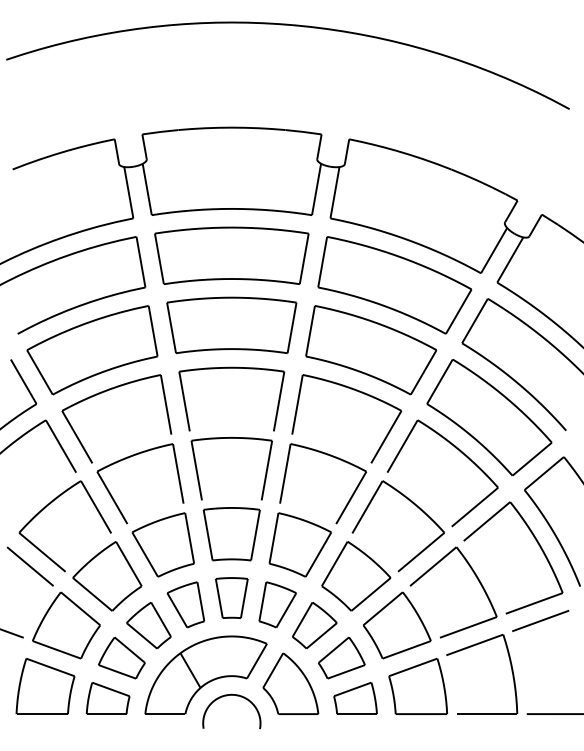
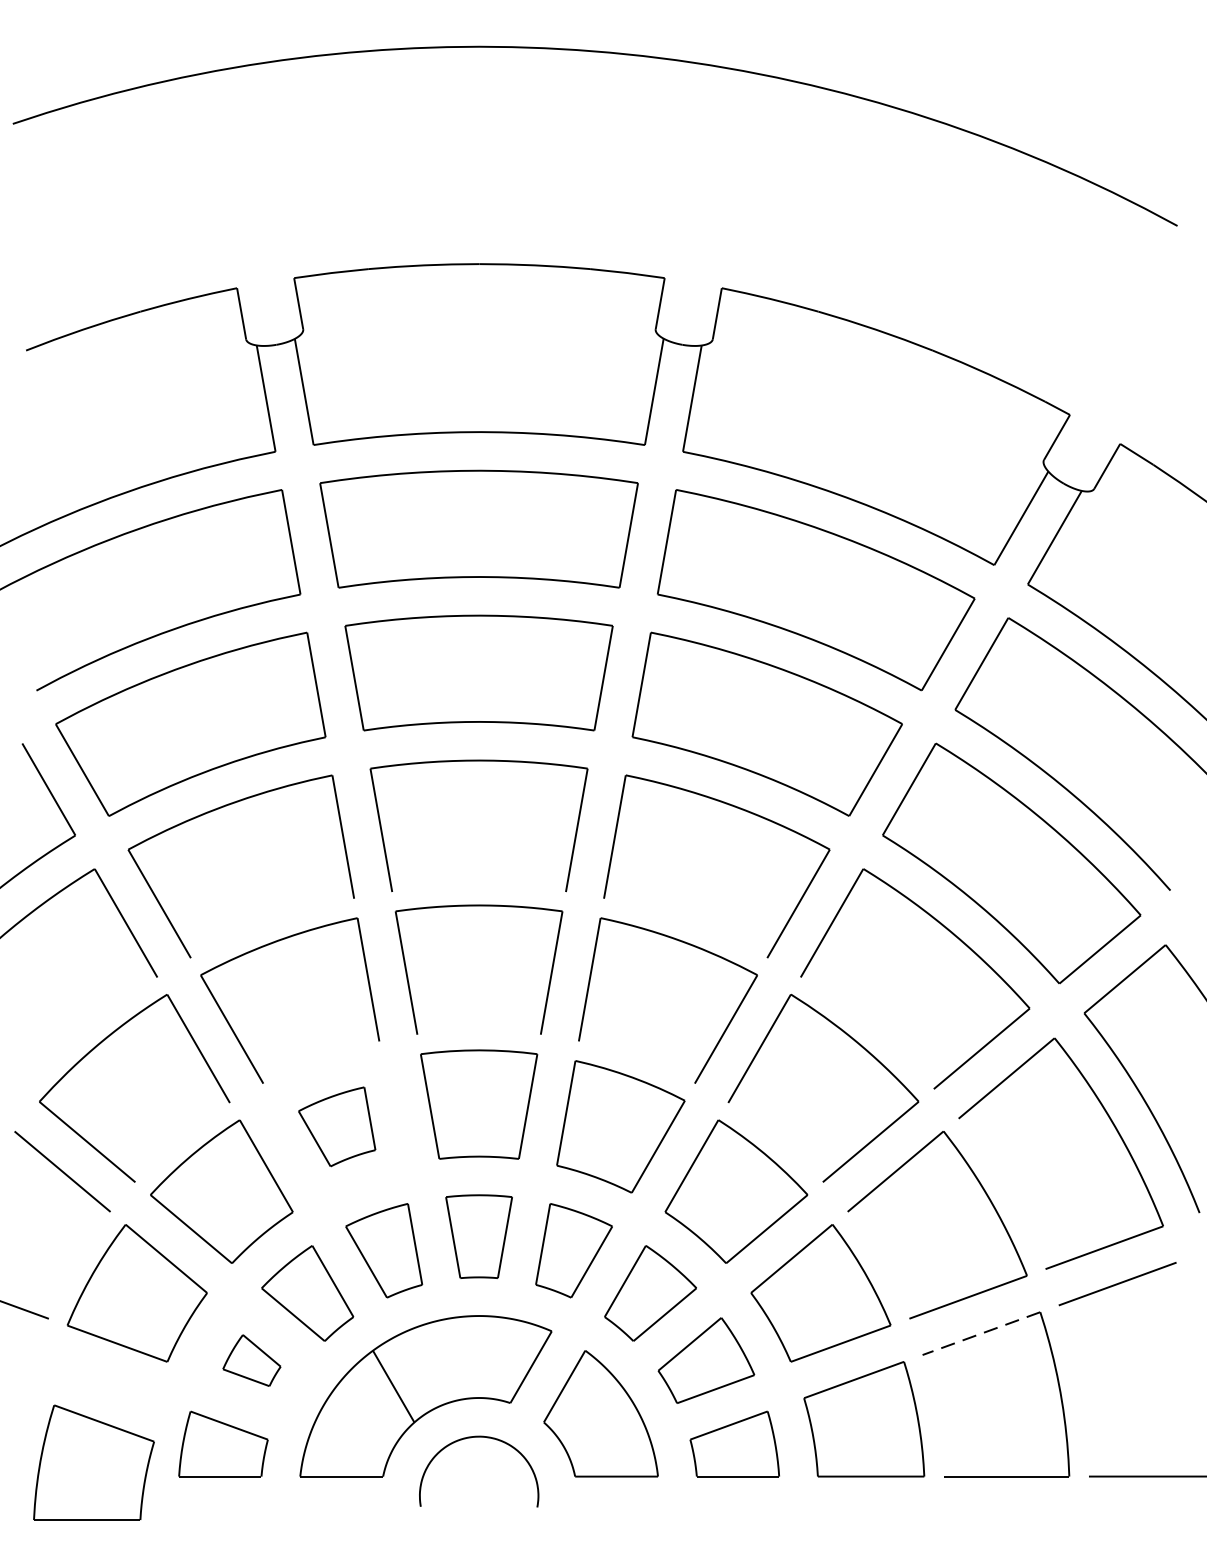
part: (162, 544) -> (335, 1125), size x0.6
line: (474, 645) -> (980, 1334), solid -> dashed
part: (121, 657) -> (251, 1359), size x0.6
part: (45, 686) -> (93, 1462), moved

